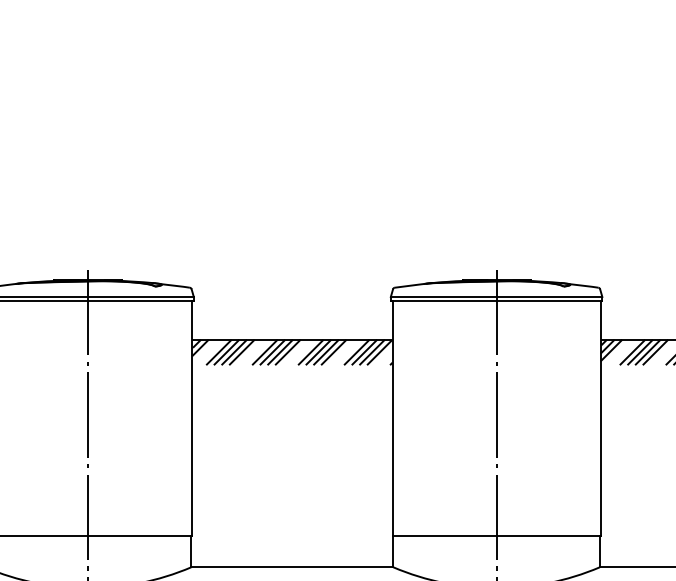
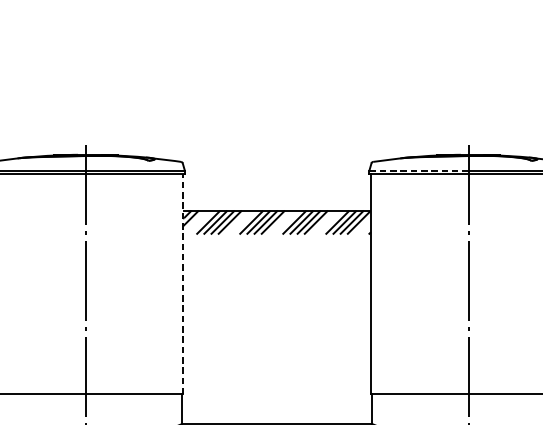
line: (443, 296) -> (418, 170), solid -> dashed
line: (192, 418) -> (183, 284), solid -> dashed

